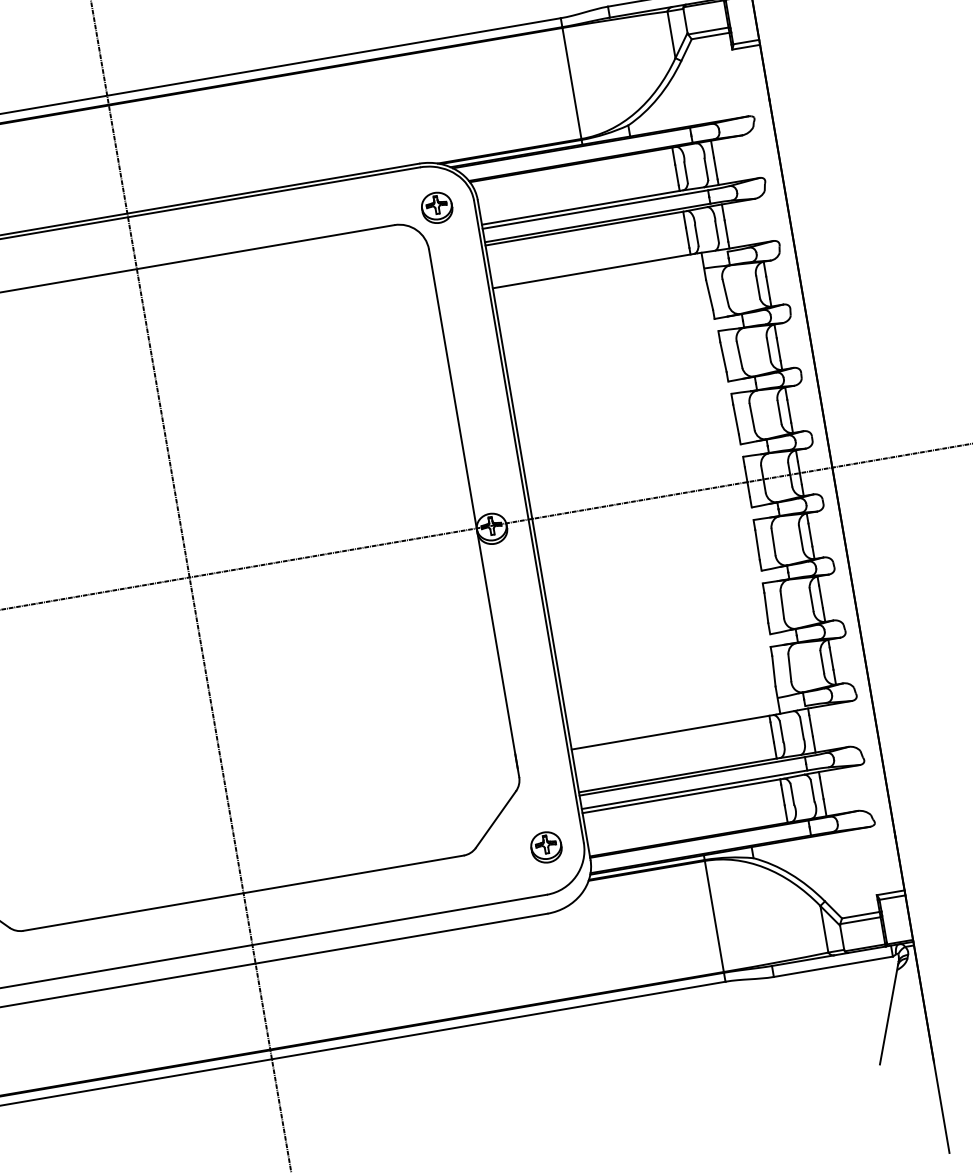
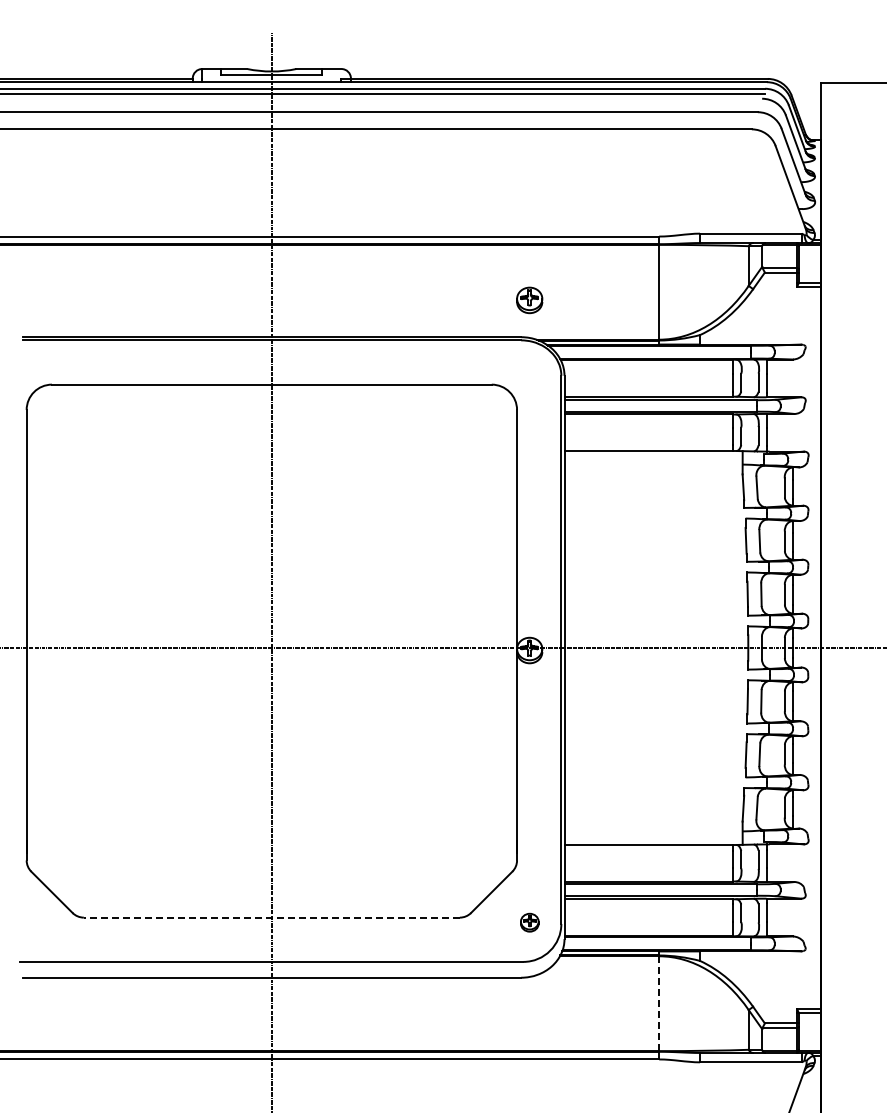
part: (436, 208) -> (529, 300), moved
part: (546, 847) -> (529, 922), size x0.7
line: (243, 893) -> (271, 917), solid -> dashed
line: (714, 916) -> (659, 1003), solid -> dashed

